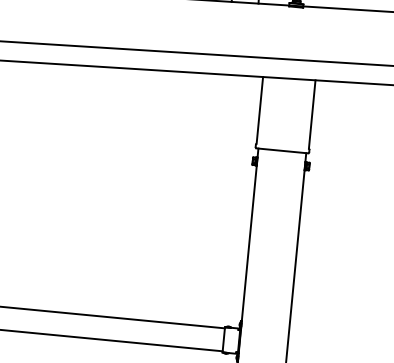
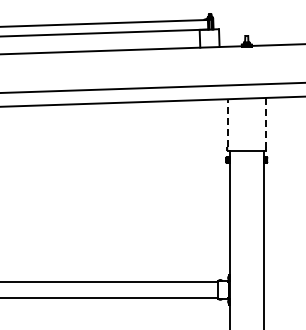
line: (259, 109) -> (227, 122), solid -> dashed
line: (312, 114) -> (265, 122), solid -> dashed

